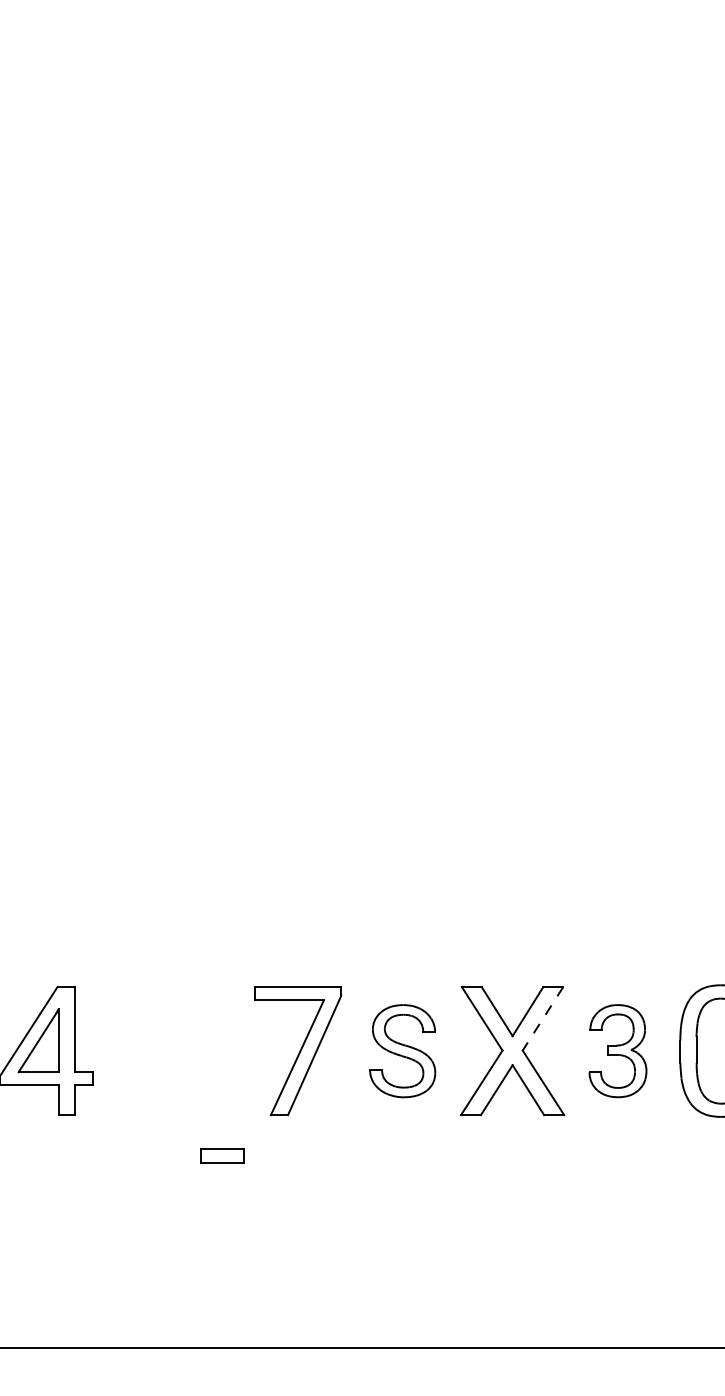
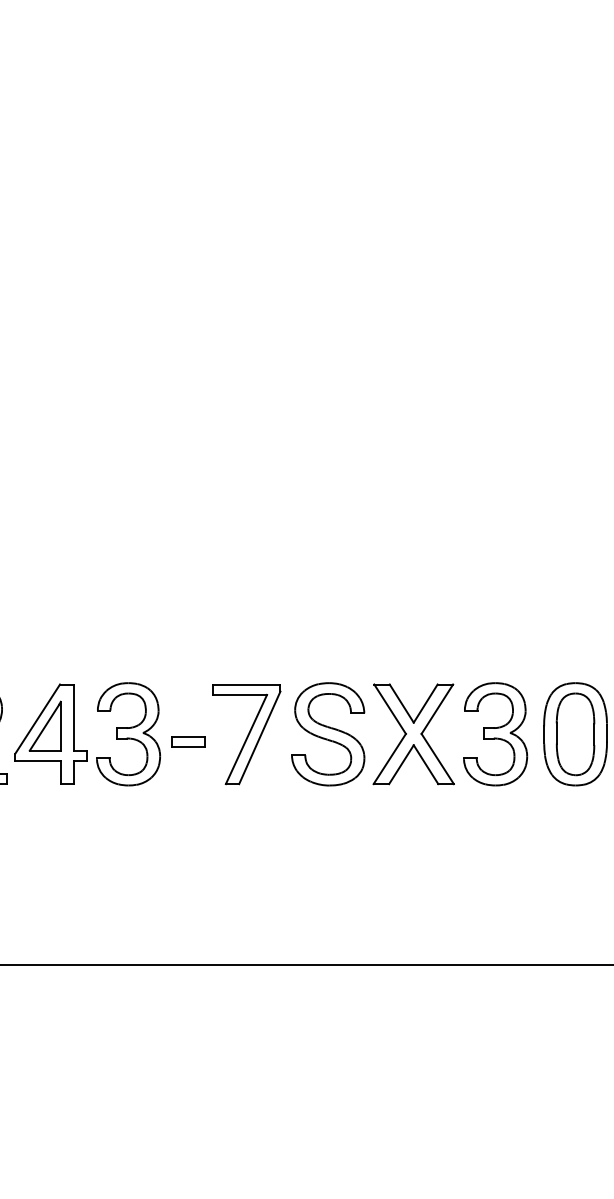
line: (543, 1019) -> (437, 709), dashed -> solid
part: (145, 1051) -> (128, 734), added
part: (402, 1051) -> (328, 734), size x1.43
part: (617, 1051) -> (495, 734), size x1.43
part: (222, 1155) -> (188, 741), moved

